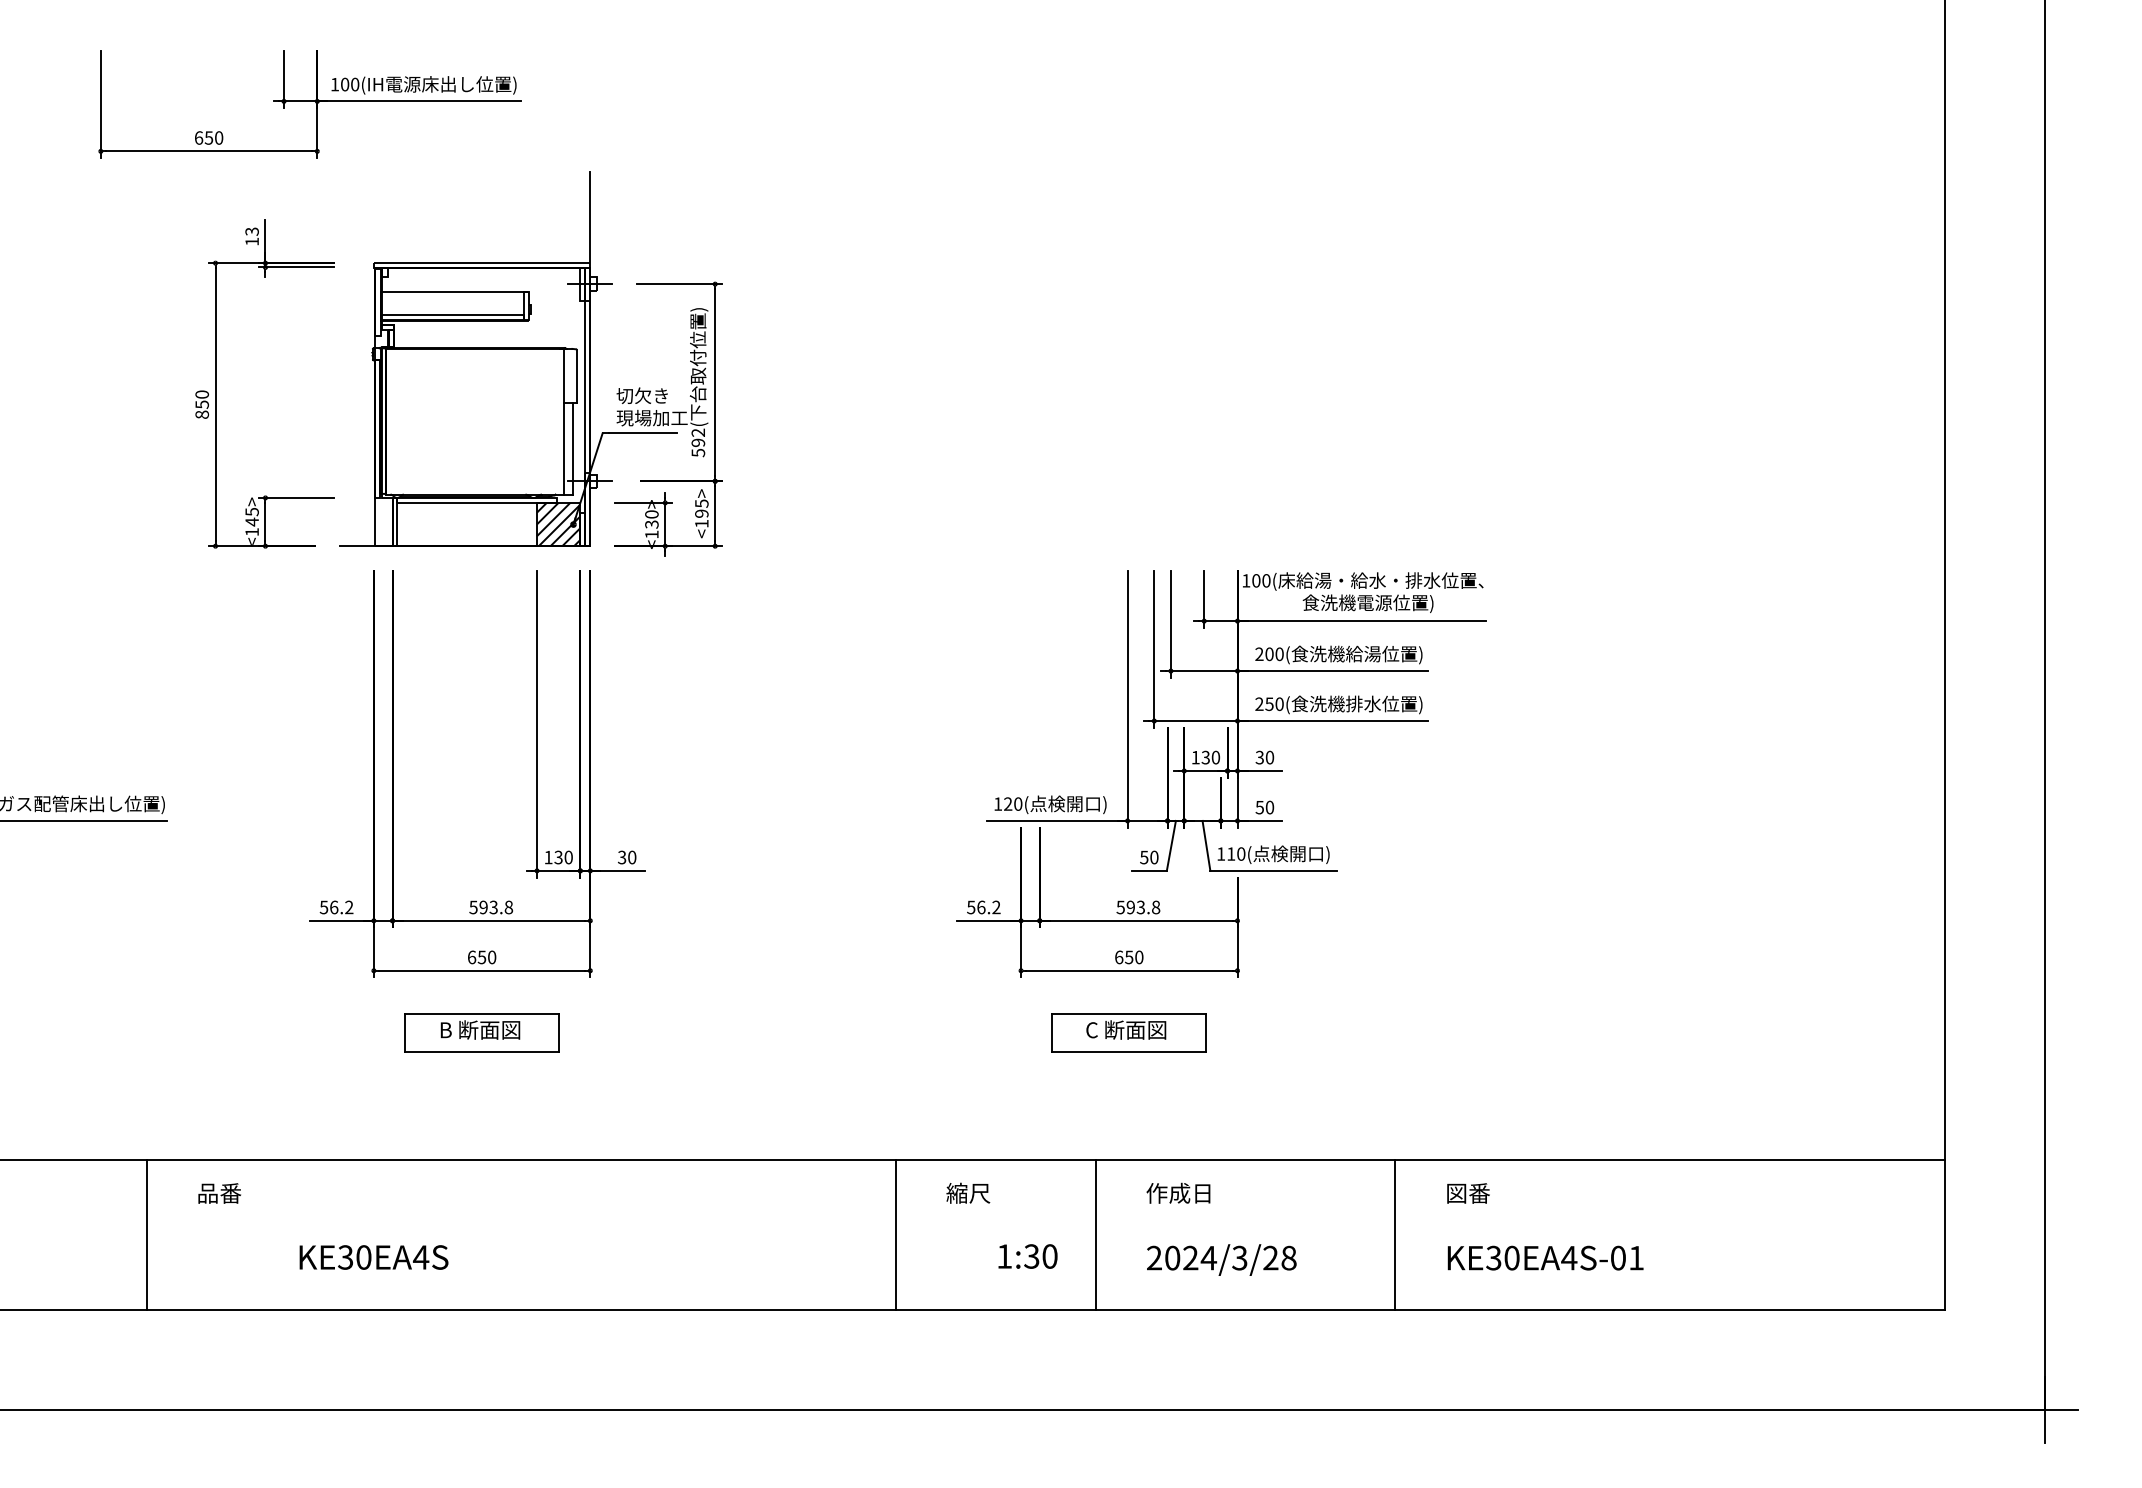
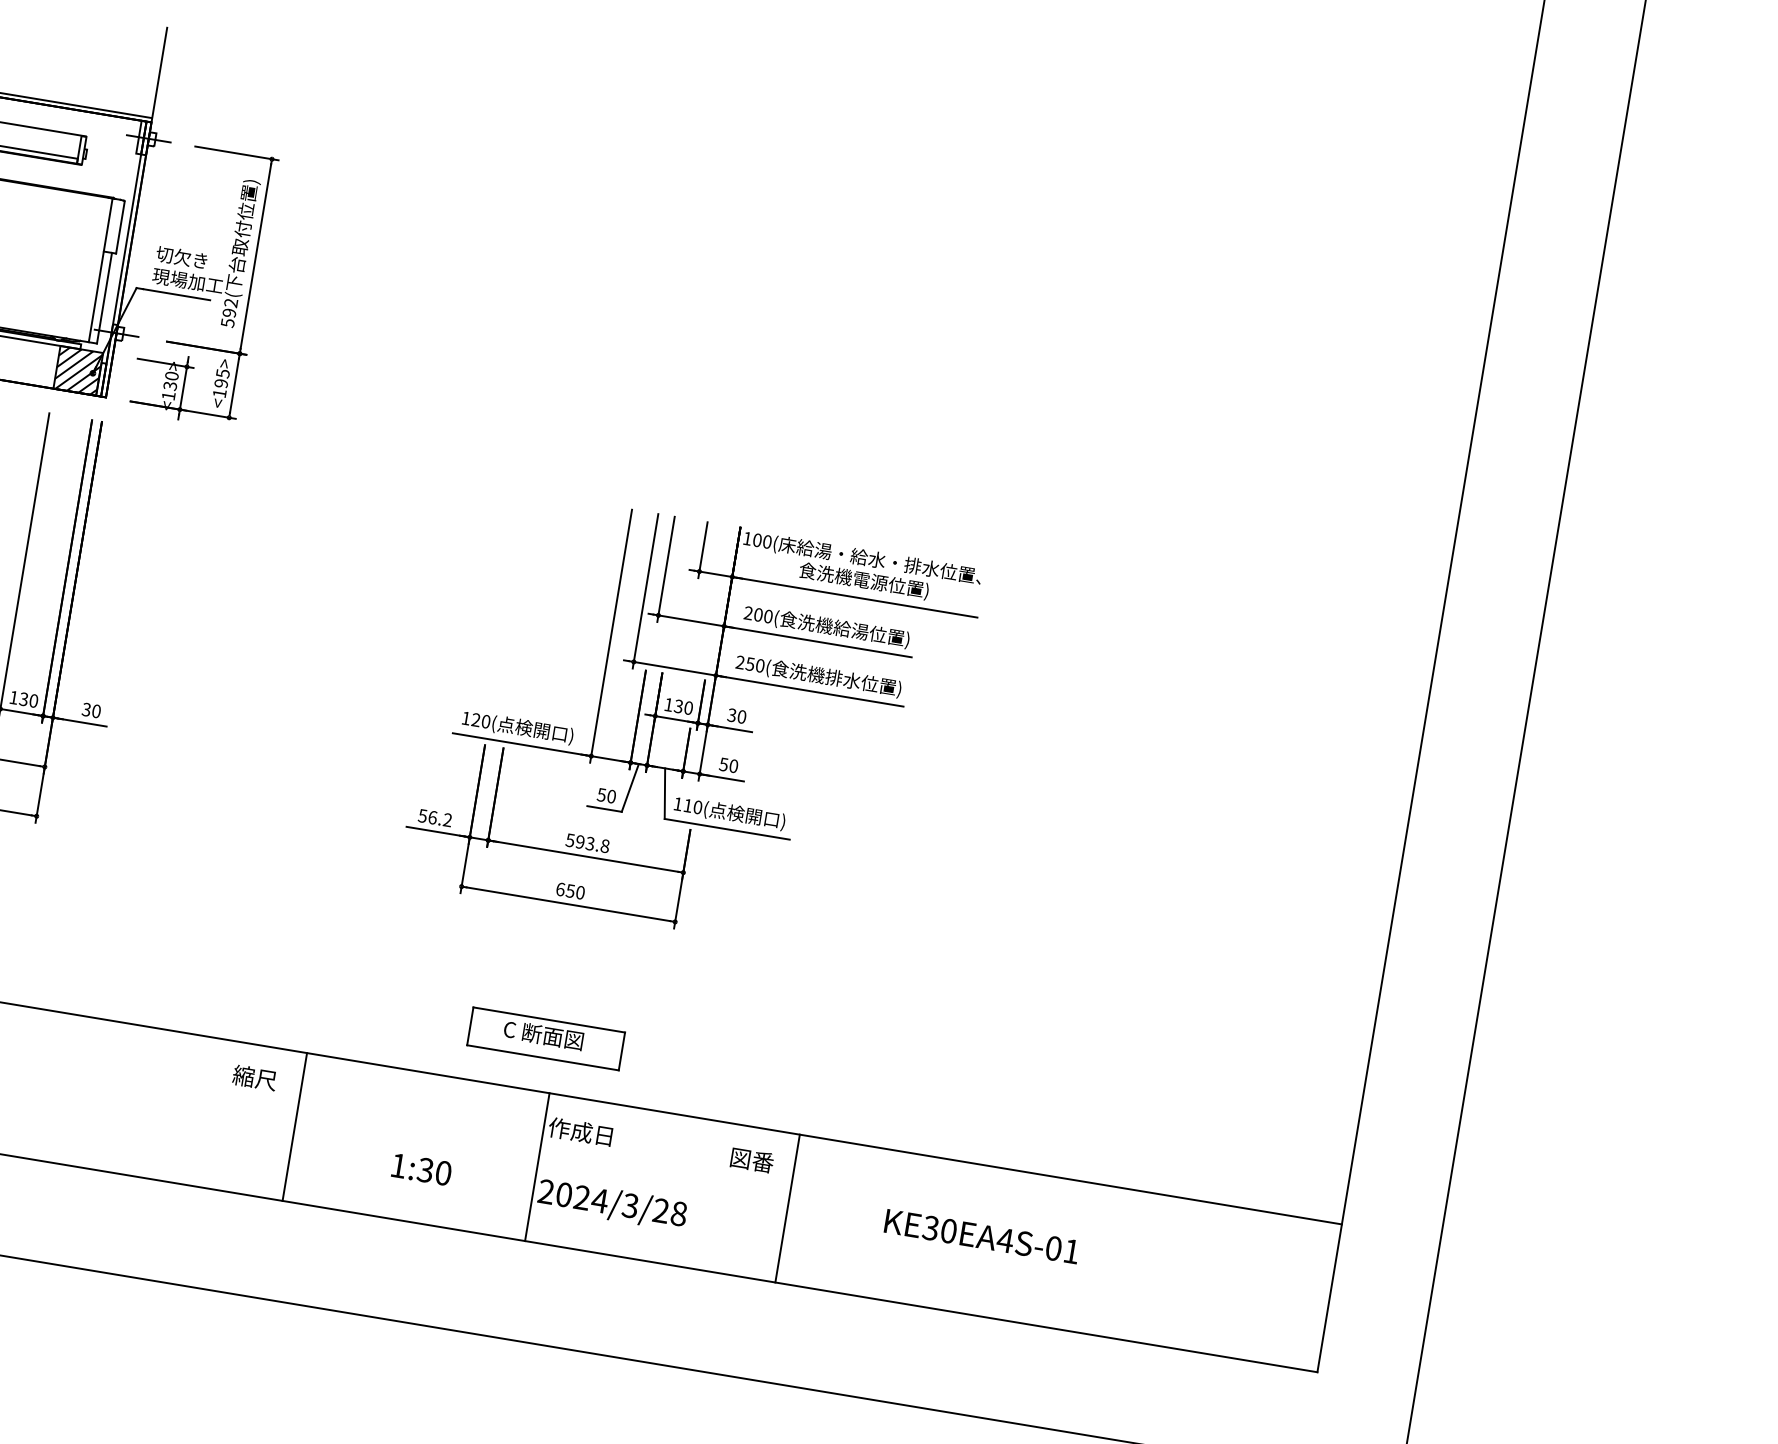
part: (1128, 1032) -> (545, 1038), moved
text: (968, 1192) -> (255, 1077), moved
text: (1468, 1193) -> (752, 1160), moved
line: (1095, 1235) -> (537, 1167), moved
text: (1545, 1257) -> (981, 1235), moved

